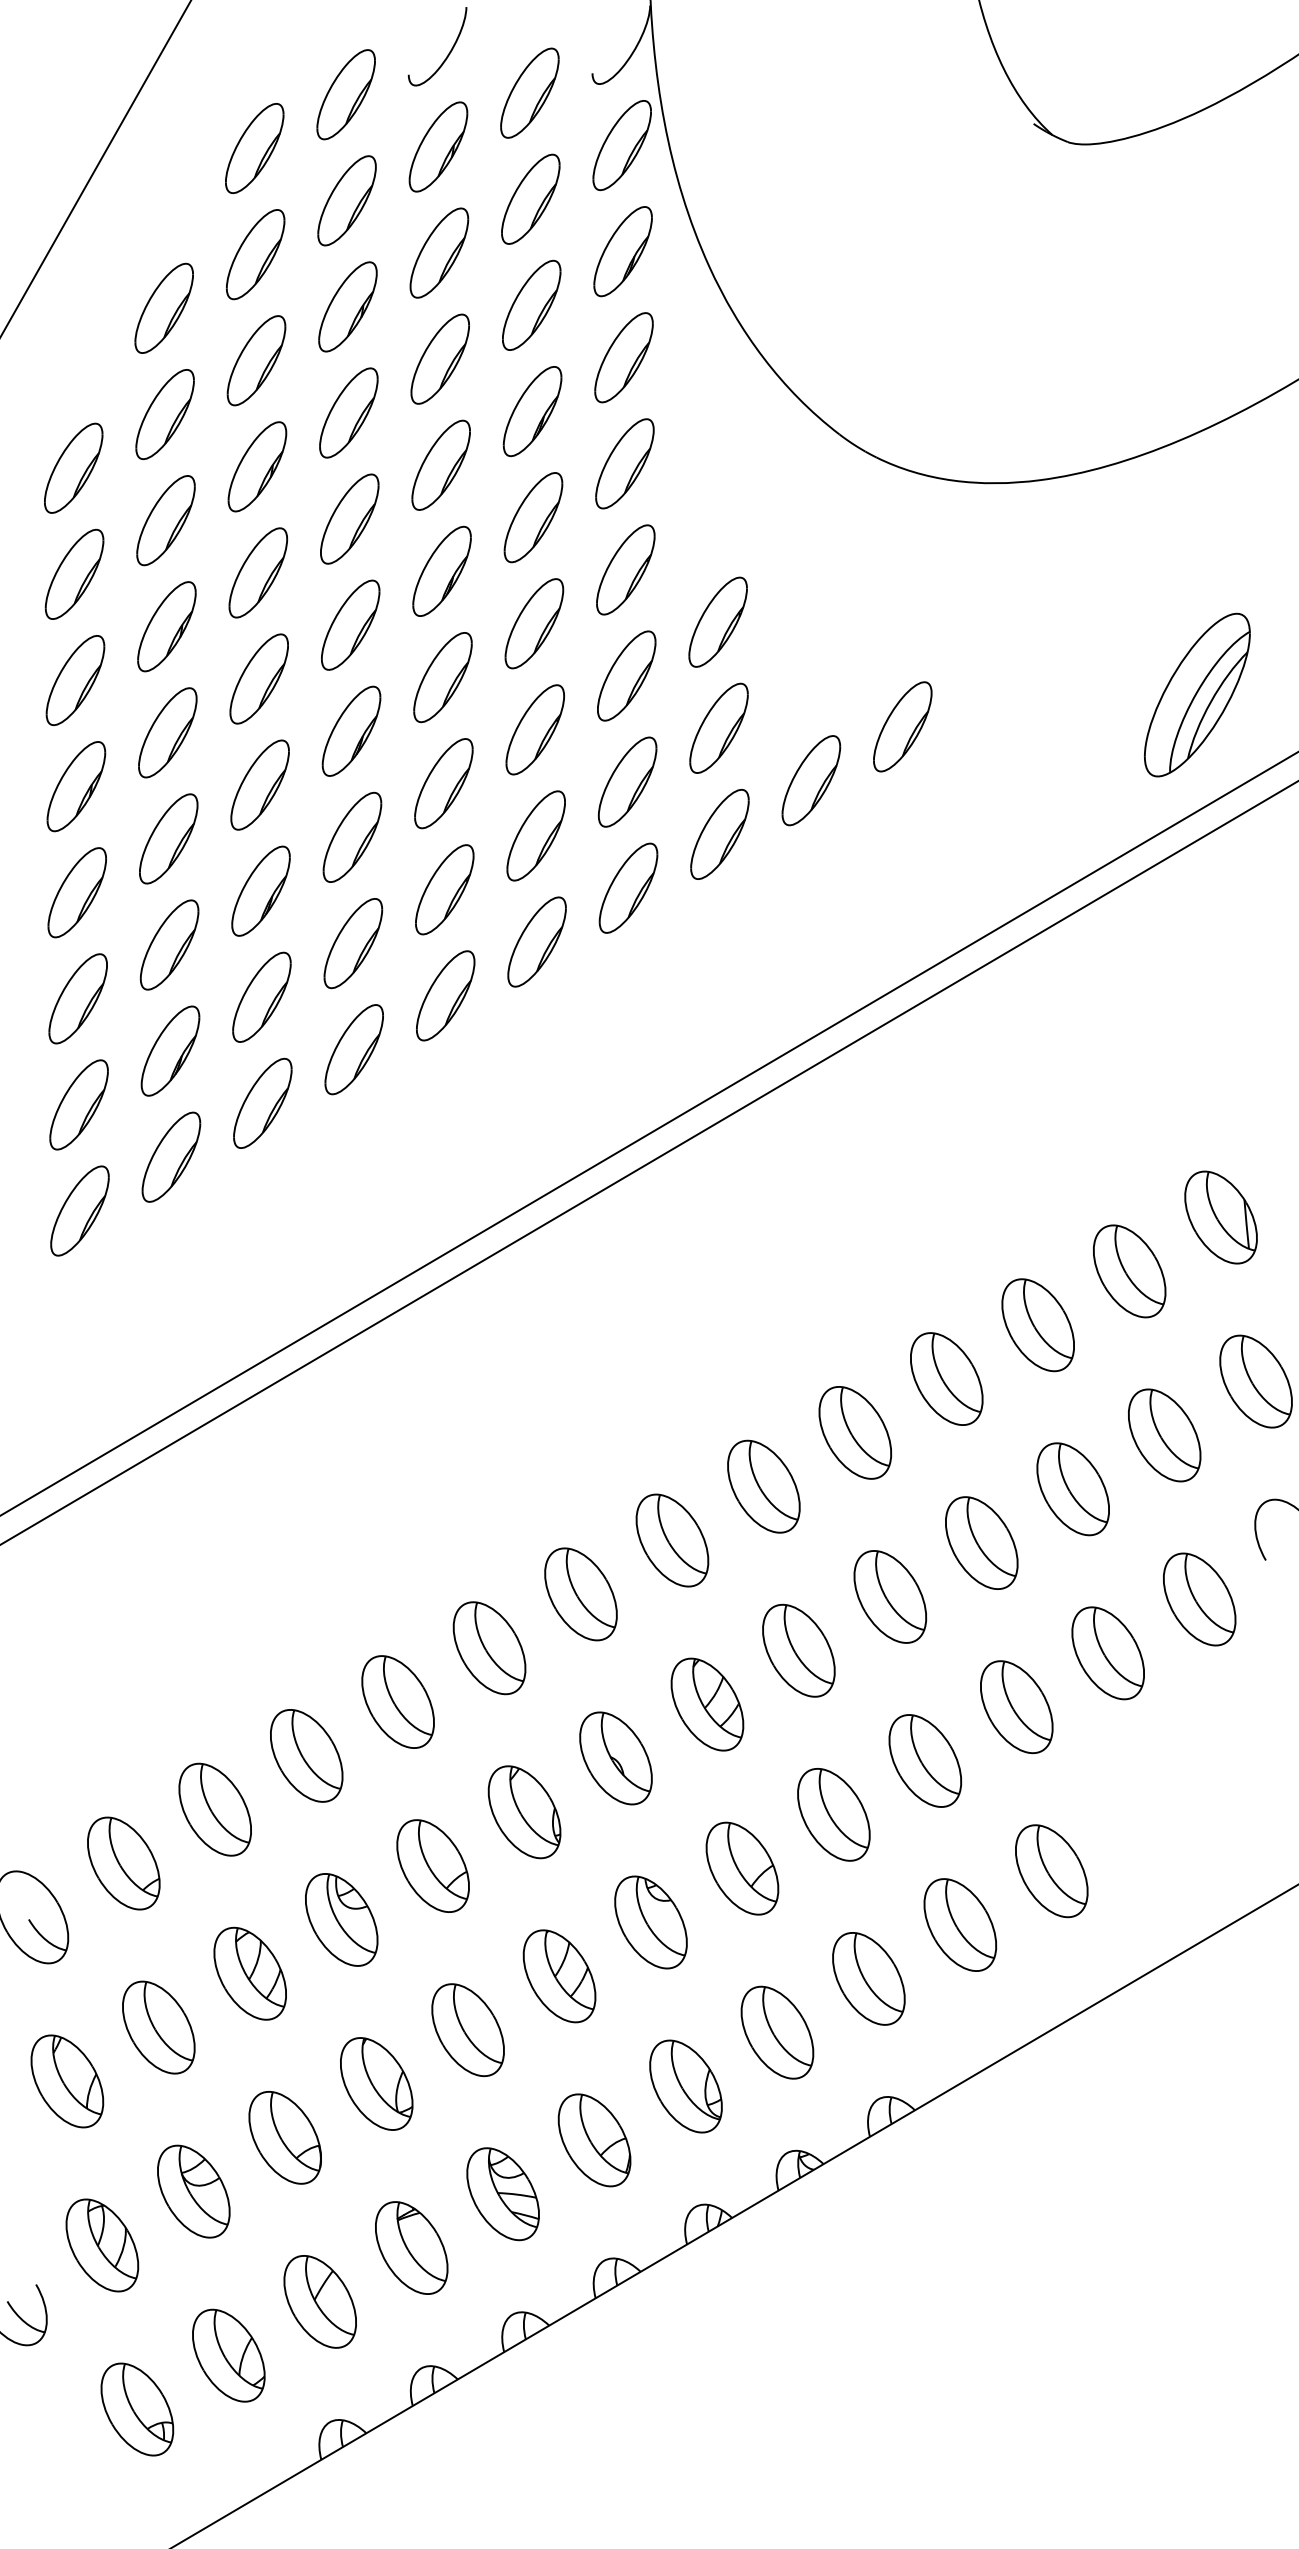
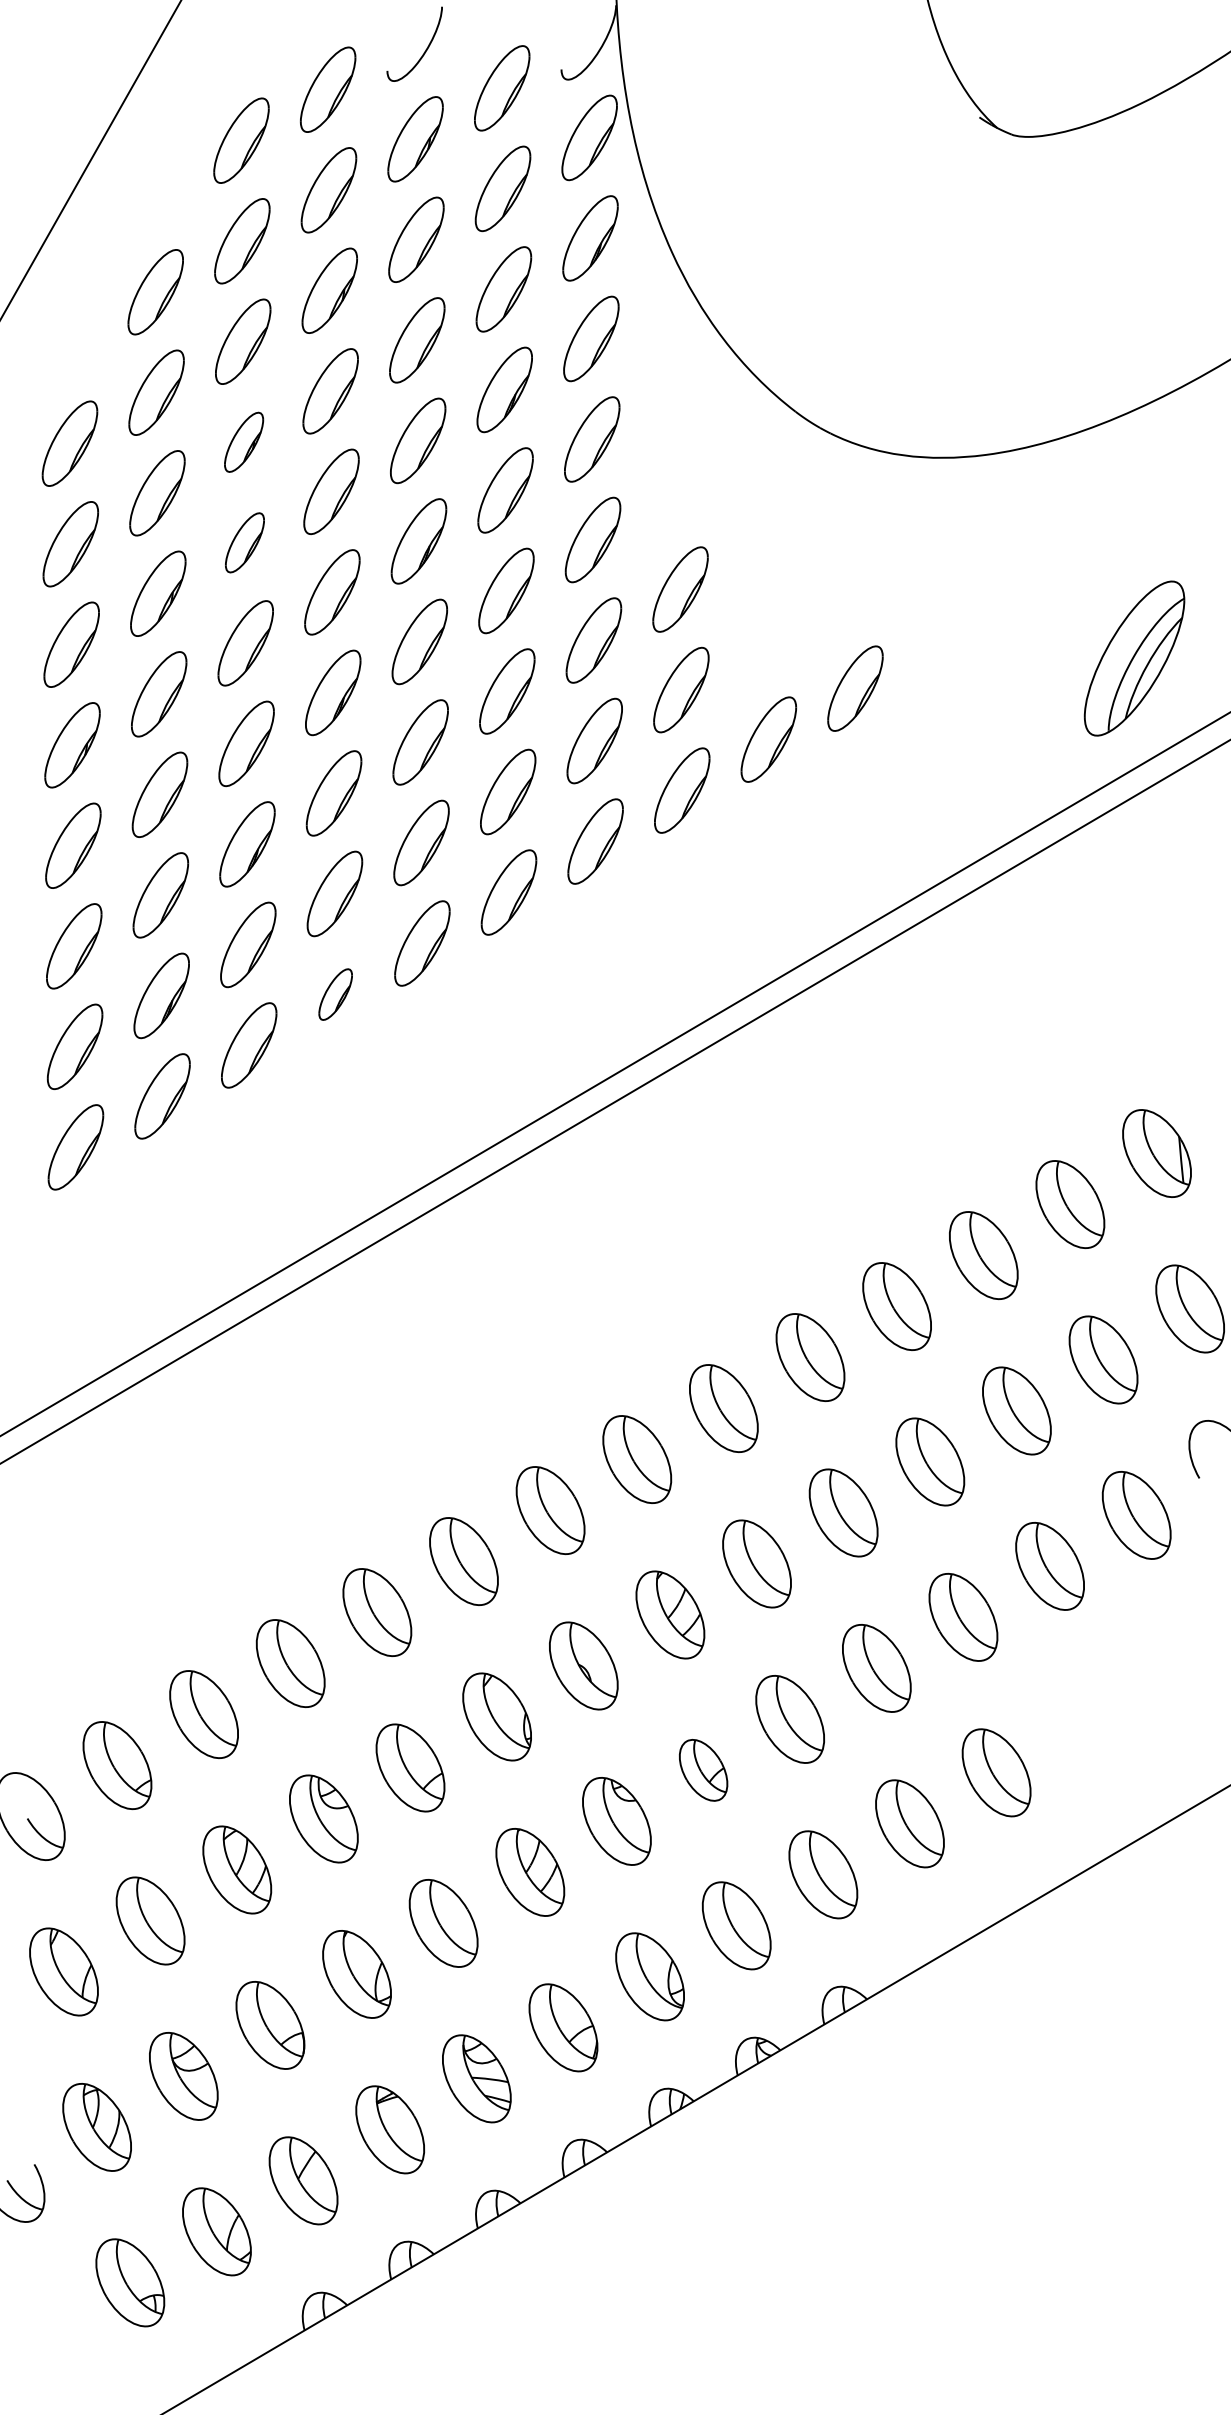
part: (257, 466) -> (244, 442), size x0.7
part: (258, 572) -> (245, 542), size x0.7
part: (353, 1049) -> (335, 994), size x0.6
part: (742, 1868) -> (703, 1770), size x0.7

